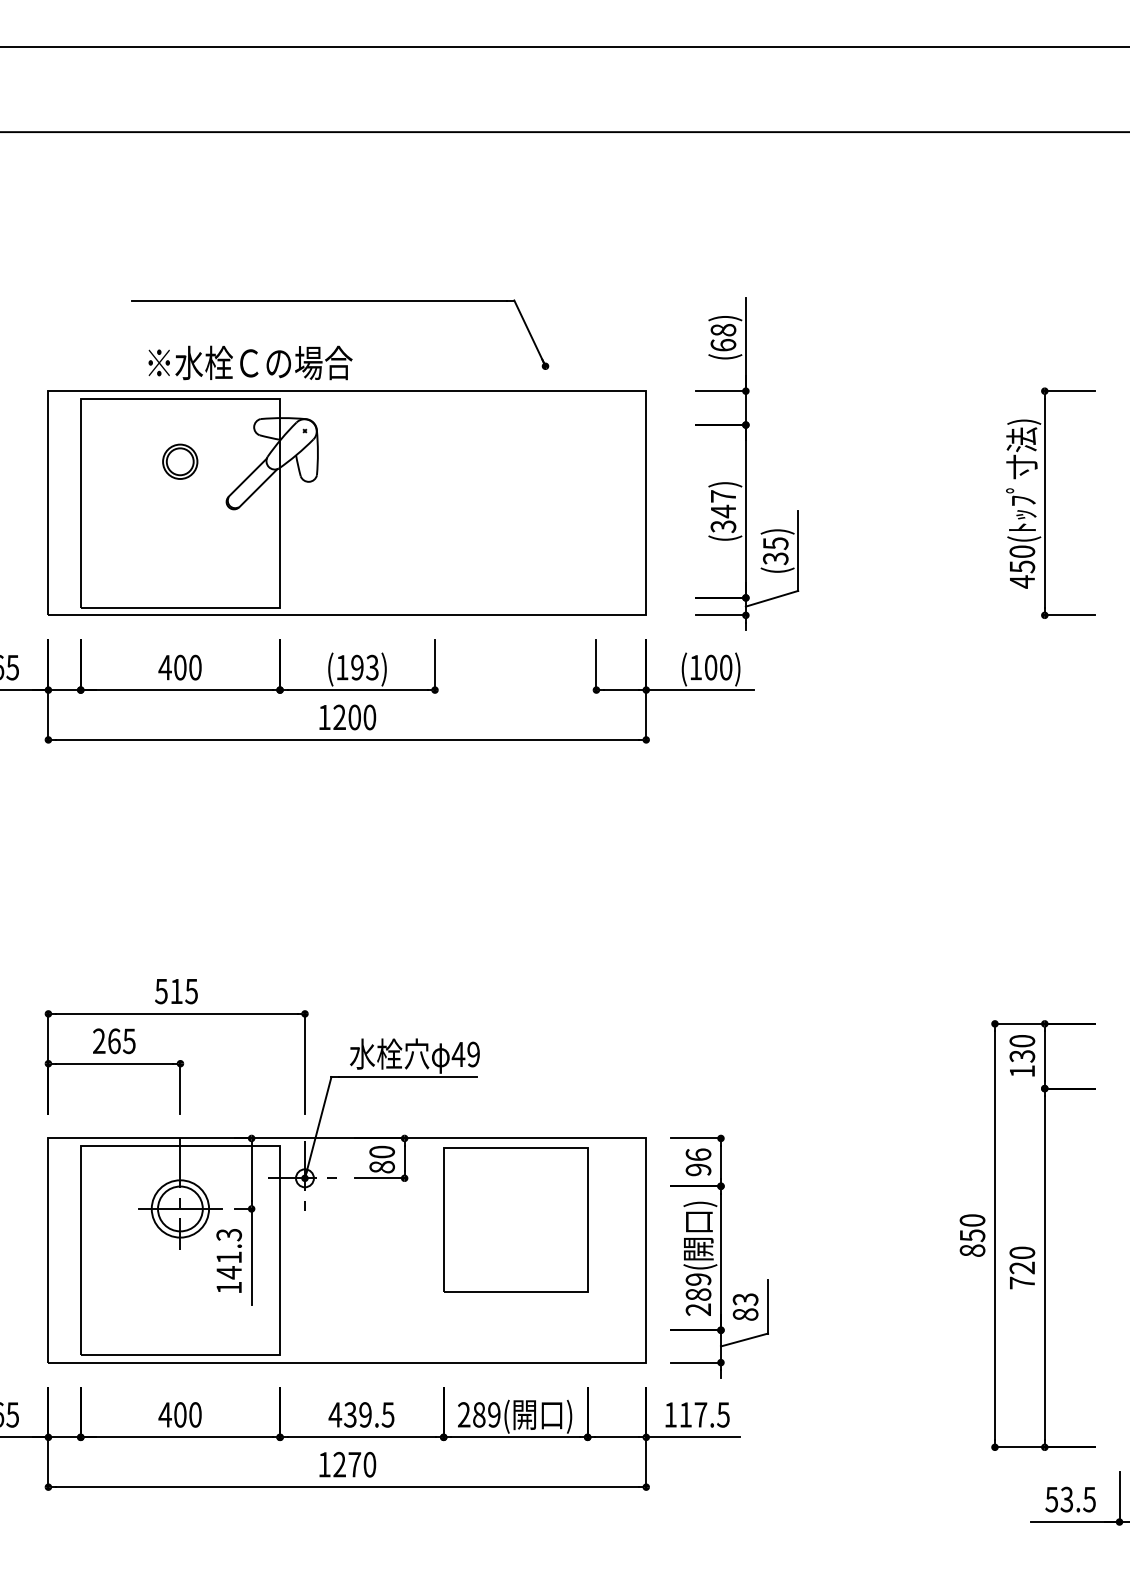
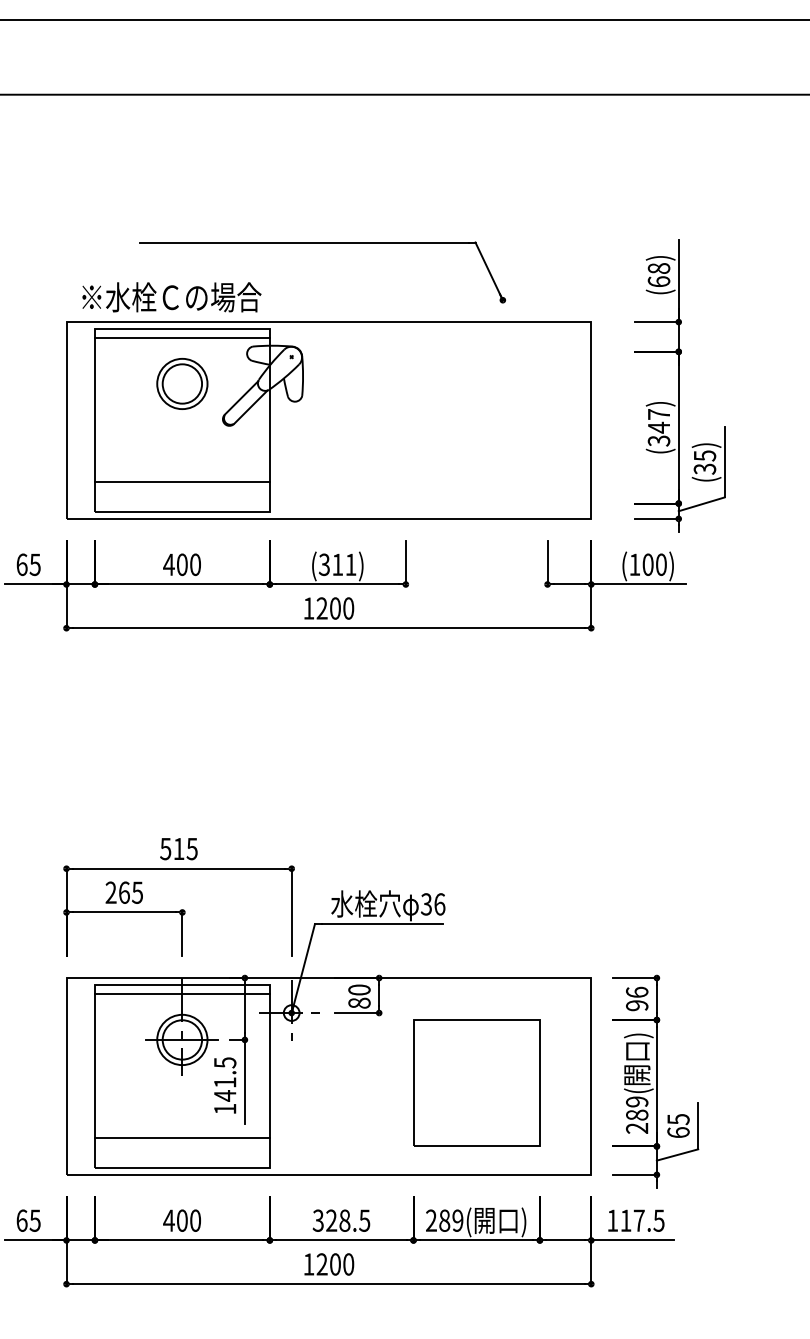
text: (250, 362) -> (171, 296), moved
line: (180, 409) -> (182, 338), added
part: (179, 461) -> (181, 383), size x1.67
line: (180, 573) -> (182, 482), added
text: (356, 667) -> (336, 564), (193) -> (311)
text: (465, 1054) -> (432, 904), 49 -> 36
line: (180, 1156) -> (182, 993), added
part: (515, 1219) -> (476, 1082), moved
text: (228, 1234) -> (224, 1062), 141.3 -> 141.5
text: (745, 1306) -> (678, 1125), 83 -> 65
line: (180, 1320) -> (182, 1137), added
text: (349, 1414) -> (330, 1220), 439.5 -> 328.5
text: (354, 1464) -> (335, 1264), 1270 -> 1200

